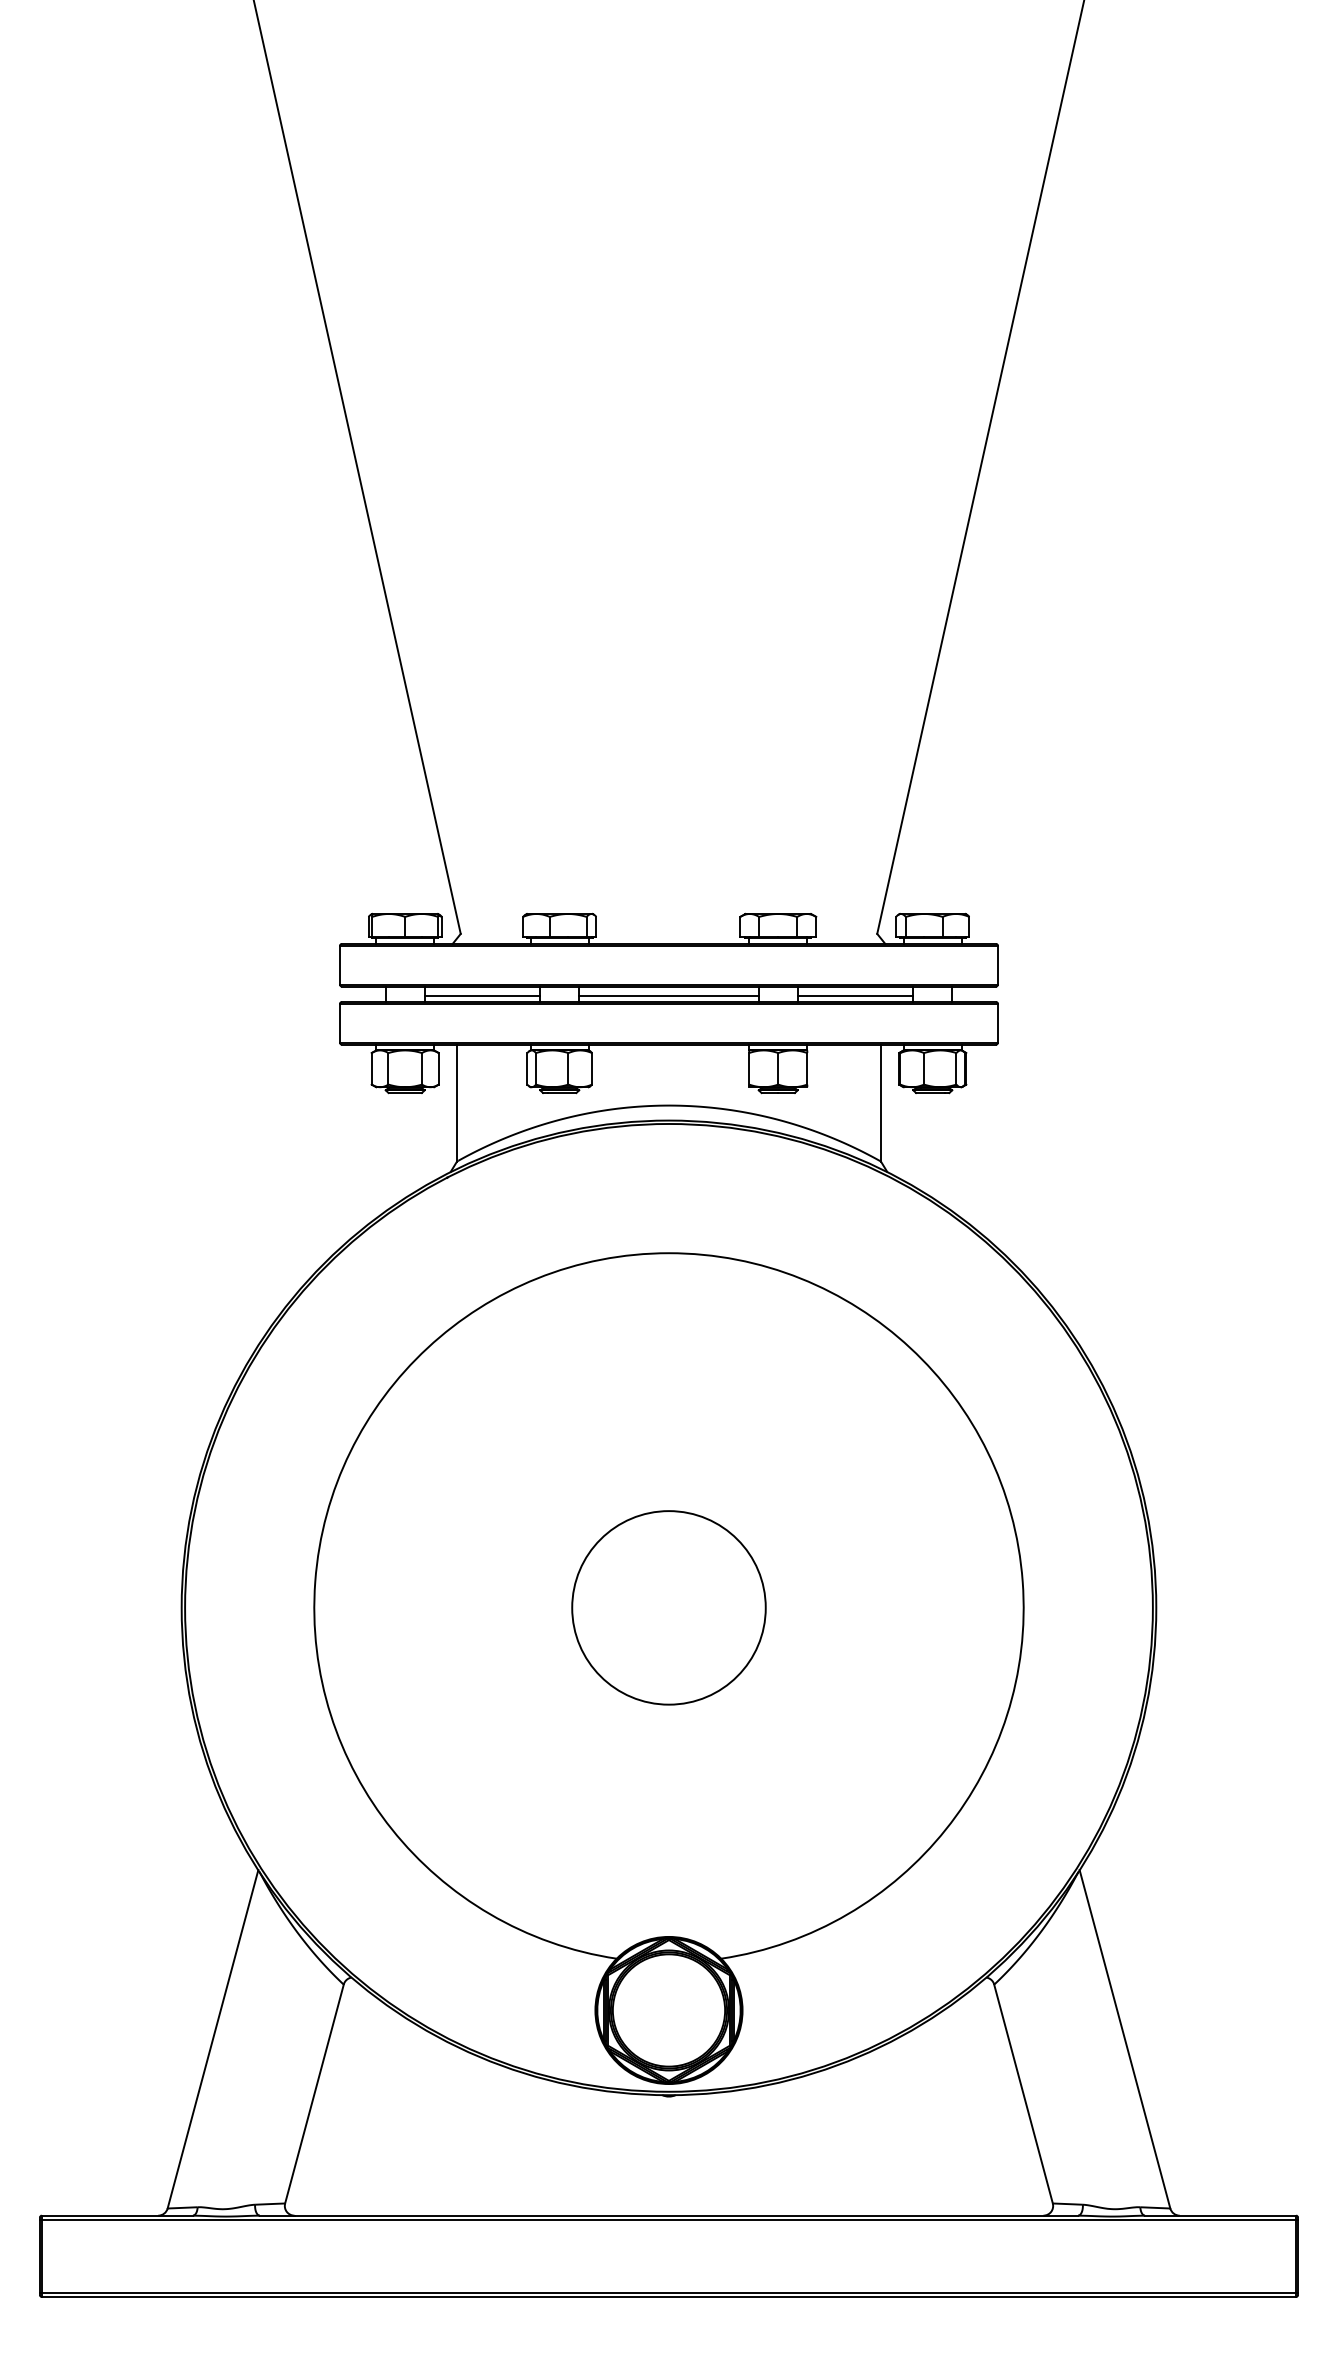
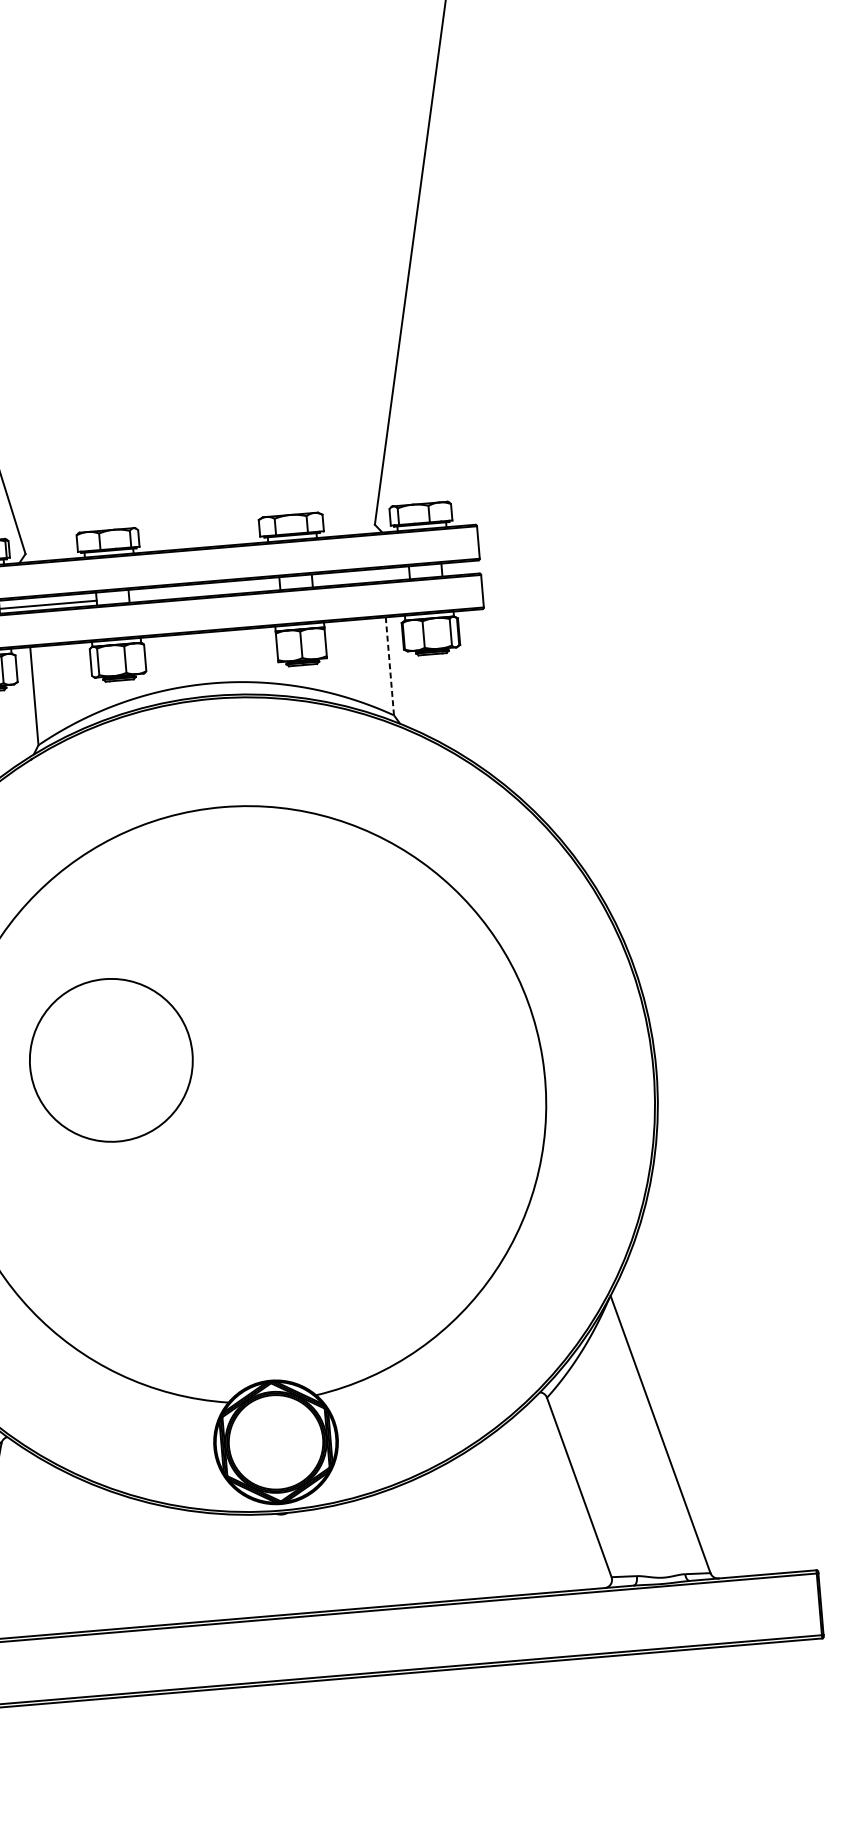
line: (668, 996) -> (204, 591), removed
line: (855, 996) -> (361, 578), removed
line: (880, 1102) -> (389, 665), solid -> dashed
circle: (668, 1607) -> (110, 1060), moved

